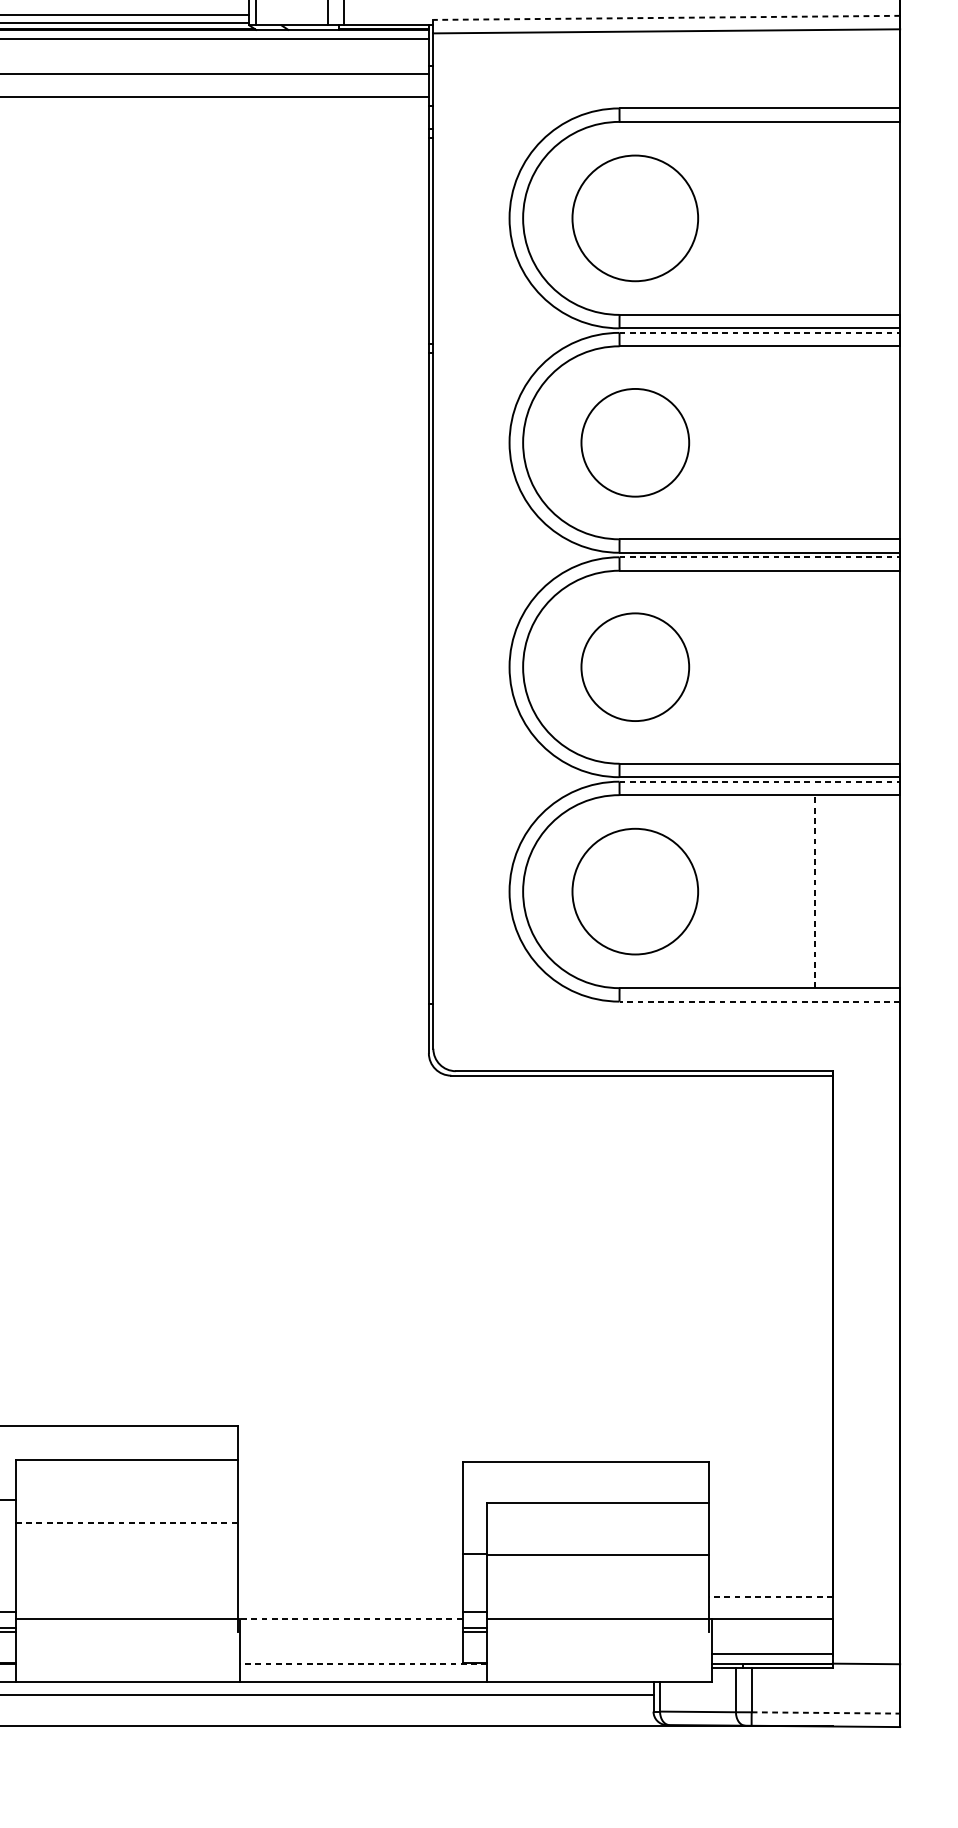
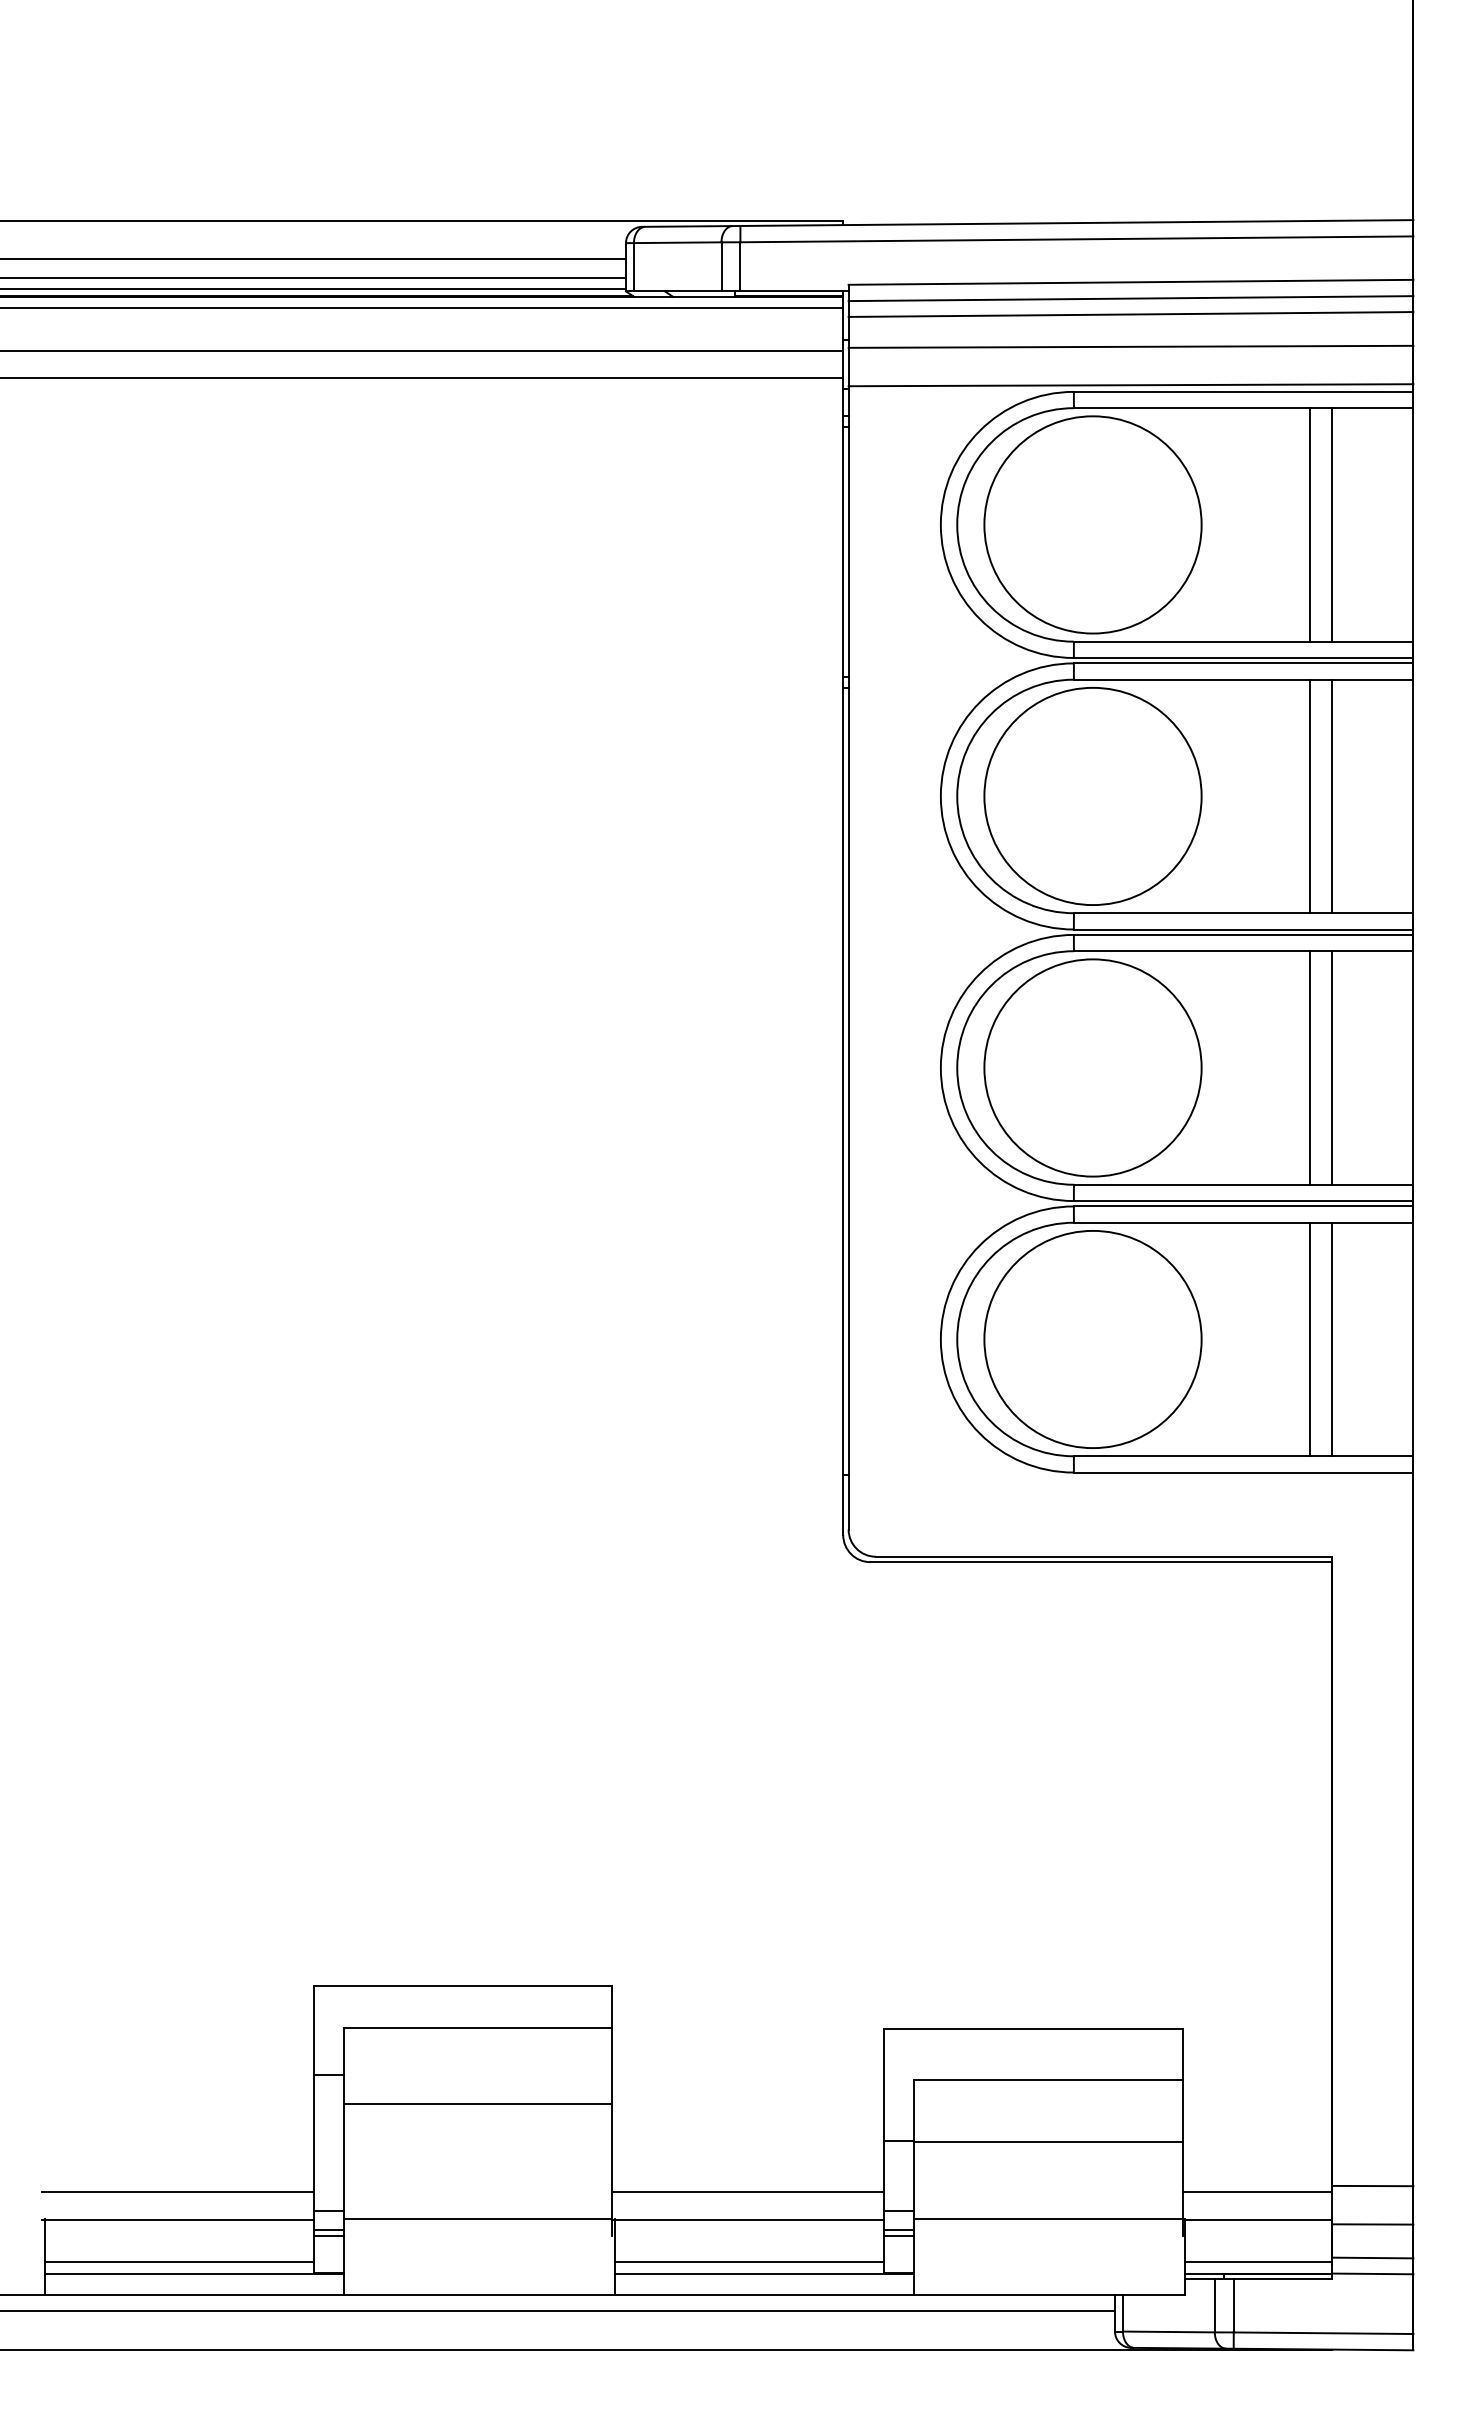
line: (666, 18) -> (1130, 282), dashed -> solid
line: (666, 44) -> (1130, 314), added
line: (666, 70) -> (1130, 346), added
line: (666, 103) -> (1130, 385), added
circle: (634, 218) -> (1092, 524), size x1.43
line: (815, 218) -> (1310, 524), added
line: (832, 218) -> (1331, 524), added
line: (759, 332) -> (1243, 663), dashed -> solid
circle: (634, 442) -> (1092, 796), size x1.67
line: (815, 442) -> (1310, 796), added
line: (832, 442) -> (1331, 796), added
line: (759, 556) -> (1243, 934), dashed -> solid
circle: (634, 666) -> (1092, 1067), size x1.67
line: (815, 666) -> (1310, 1067), added
line: (832, 666) -> (1331, 1067), added
line: (759, 781) -> (1243, 1206), dashed -> solid
circle: (634, 891) -> (1092, 1339), size x1.43
line: (815, 891) -> (1310, 1339), dashed -> solid
line: (832, 891) -> (1331, 1339), added
line: (759, 1001) -> (1243, 1472), dashed -> solid
line: (127, 1523) -> (478, 2103), dashed -> solid
line: (866, 1590) -> (1372, 2185), added
line: (349, 1596) -> (747, 2192), added
line: (771, 1596) -> (1257, 2192), dashed -> solid
line: (350, 1618) -> (748, 2219), dashed -> solid
line: (866, 1623) -> (1372, 2224), added
line: (866, 1650) -> (1372, 2257), added
line: (351, 1654) -> (749, 2262), added
line: (362, 1663) -> (763, 2273), dashed -> solid
line: (825, 1713) -> (1323, 2333), dashed -> solid

